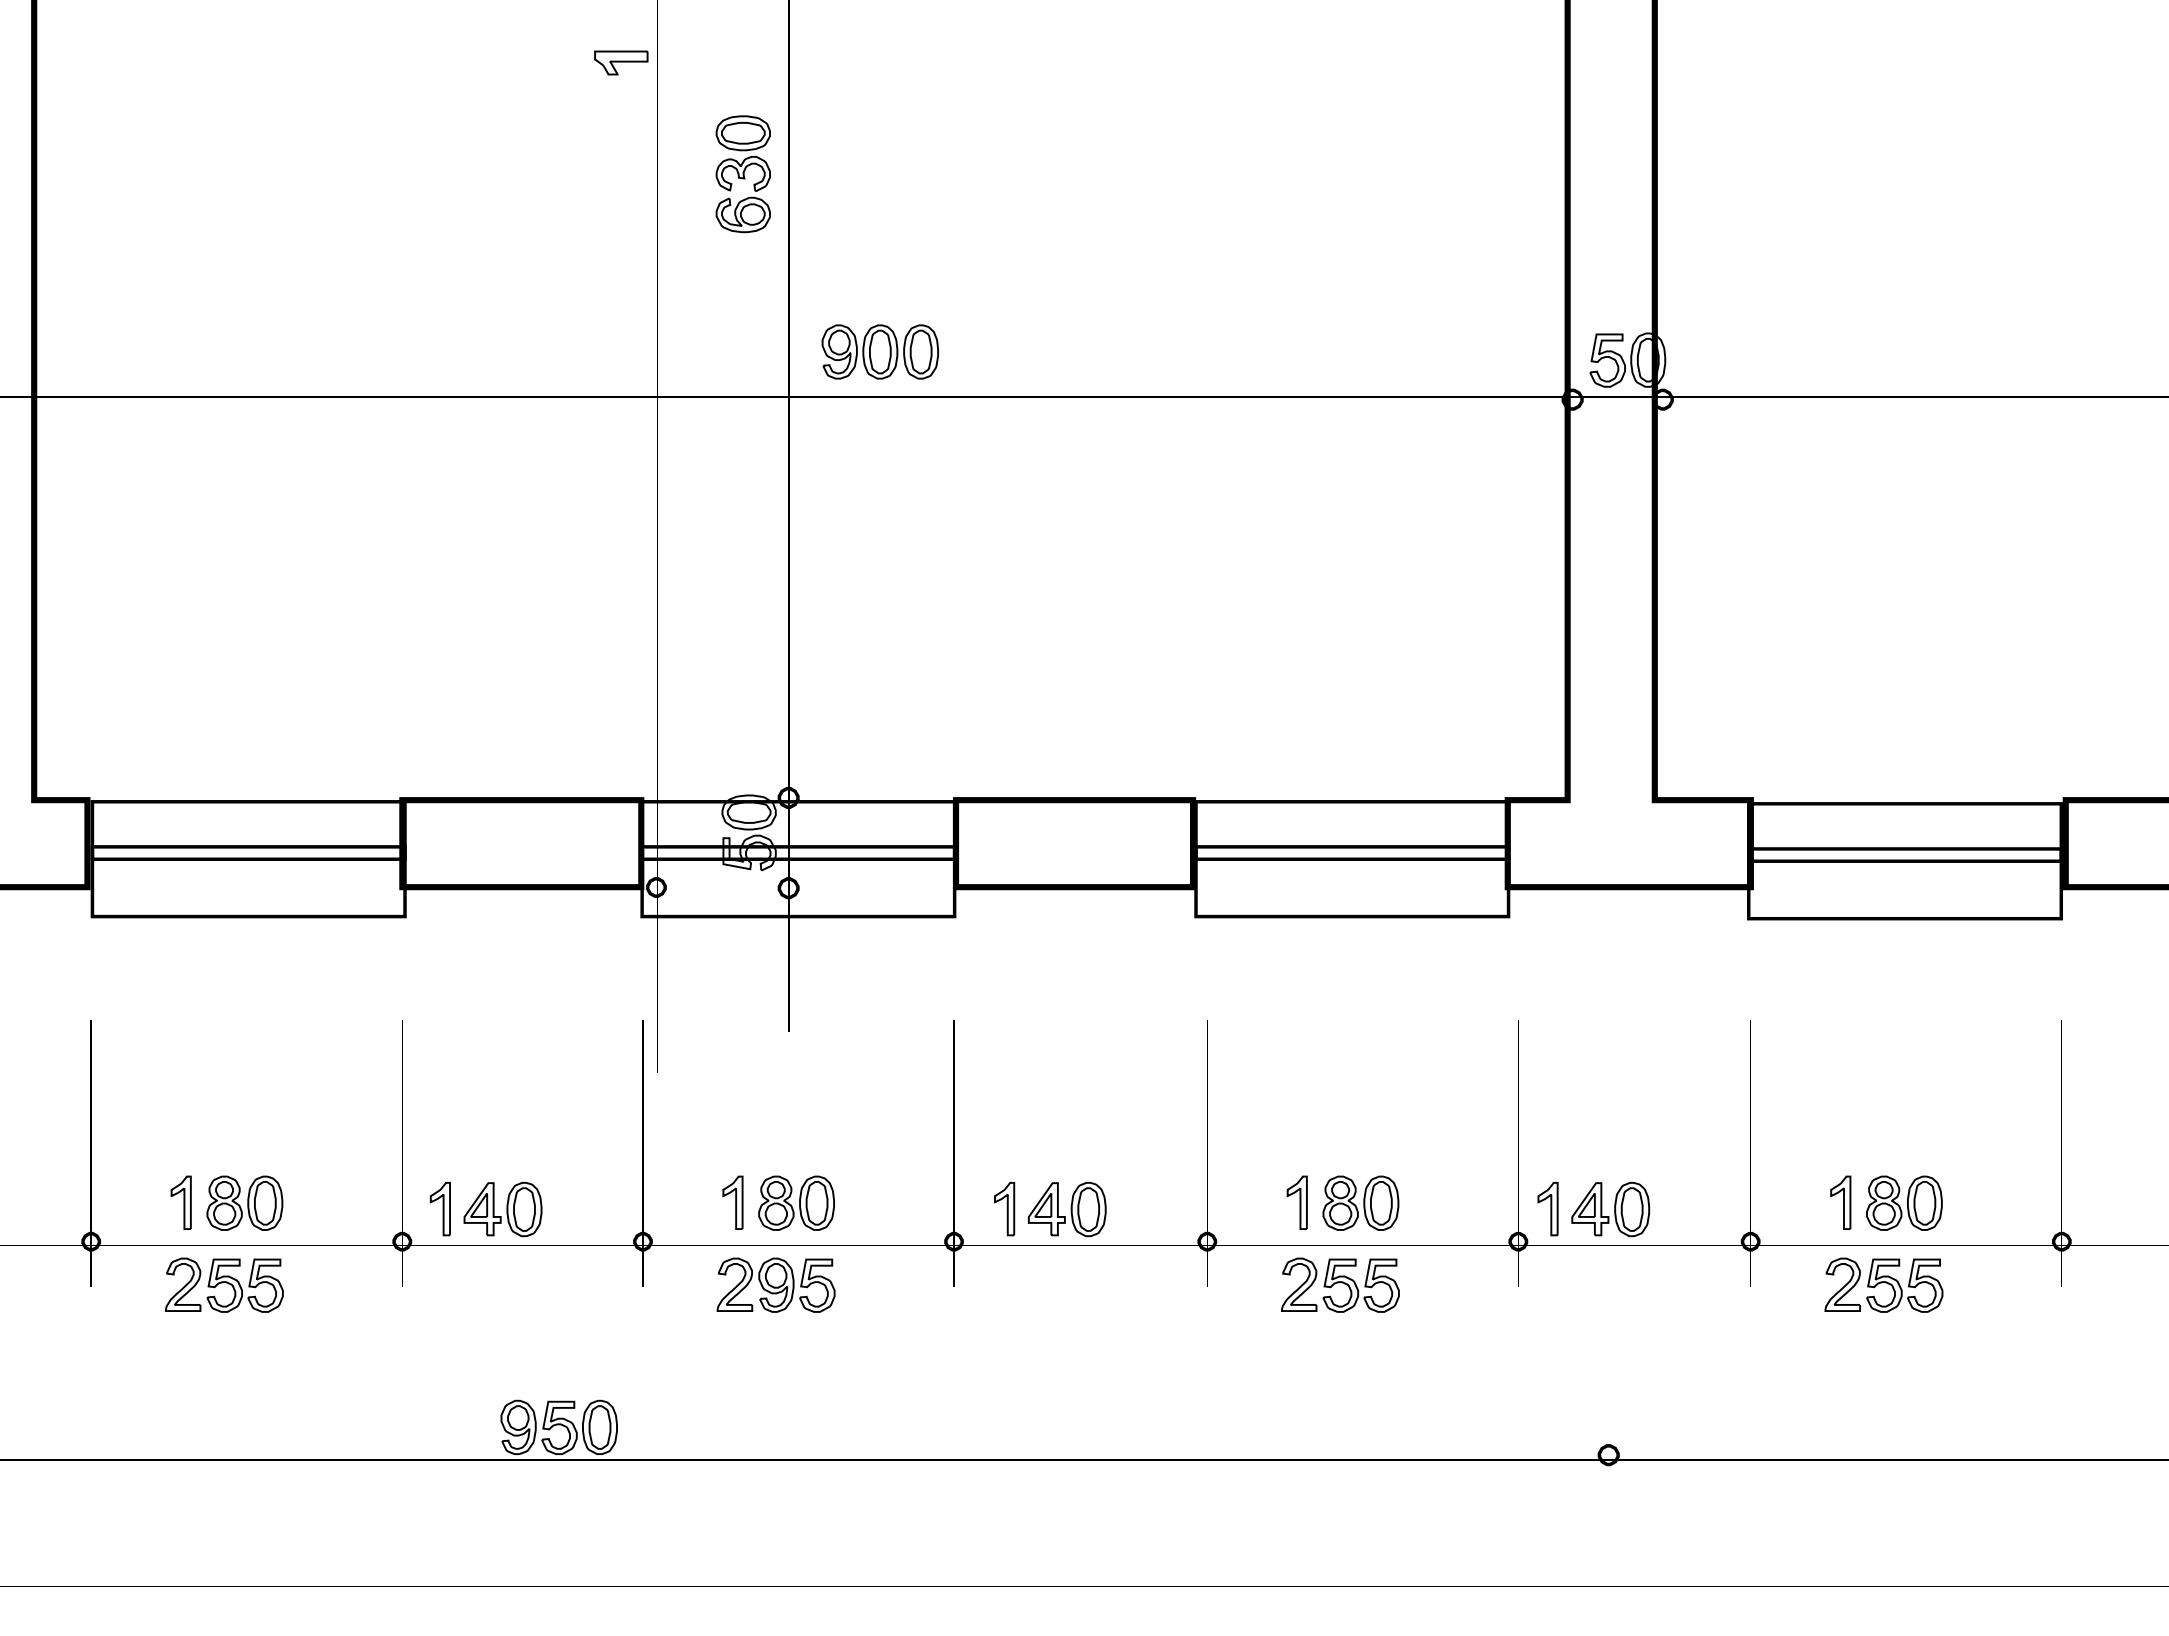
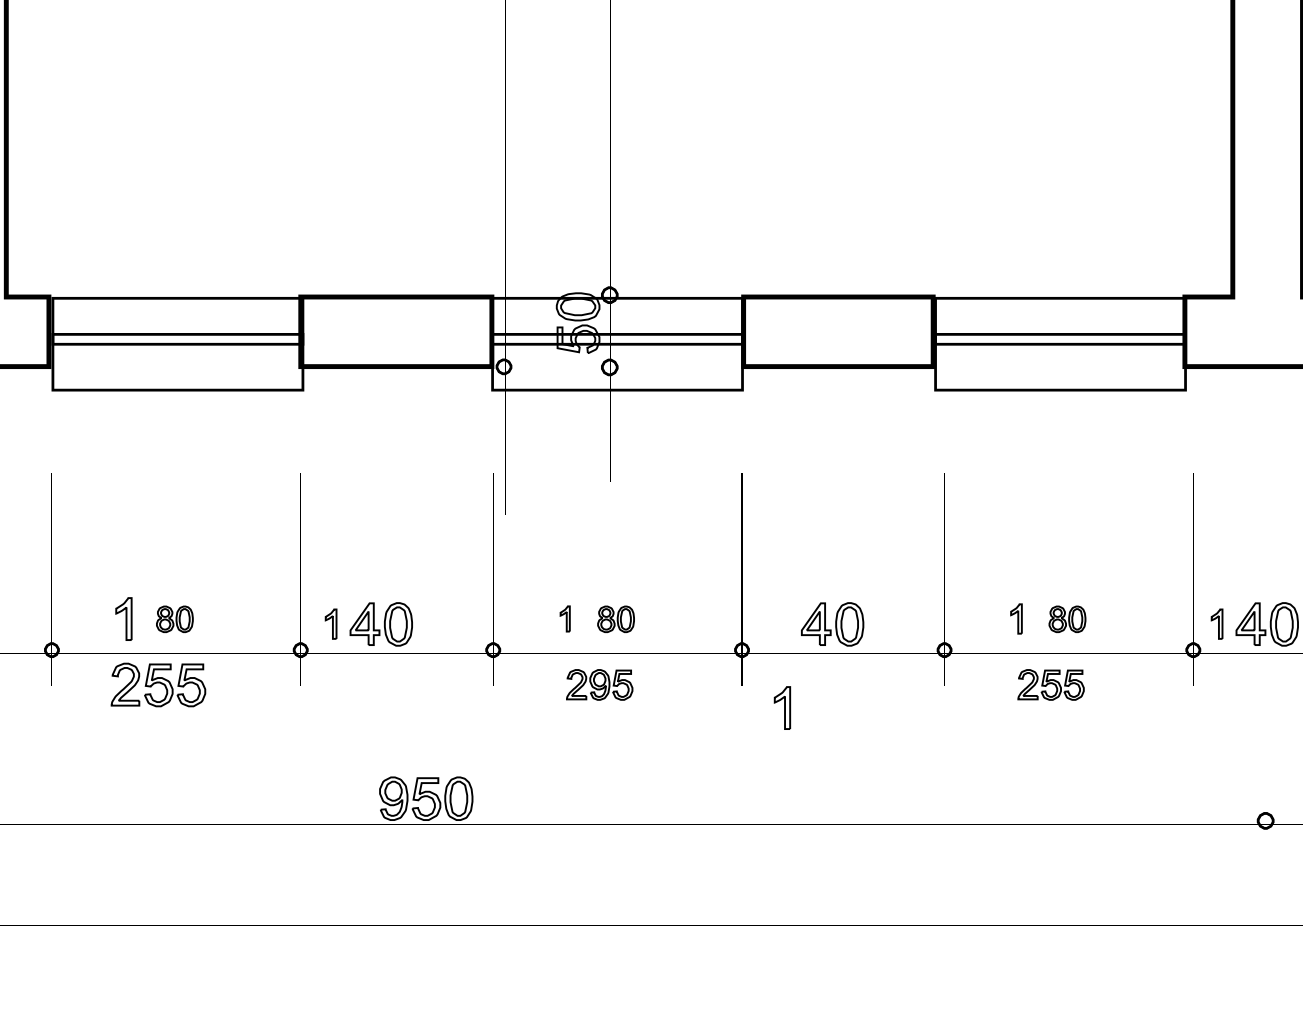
part: (244, 1202) -> (174, 618), size x0.6
part: (732, 1202) -> (564, 618), size x0.6
part: (796, 1202) -> (616, 618), size x0.6
part: (1296, 1202) -> (1015, 618), size x0.7
part: (1360, 1202) -> (1067, 618), size x0.6
part: (439, 1209) -> (330, 624), size x0.7
part: (1004, 1209) -> (782, 708), moved
part: (1547, 1209) -> (1216, 624), size x0.7
part: (775, 1284) -> (599, 684), size x0.7
part: (1340, 1284) -> (1051, 684), size x0.7

